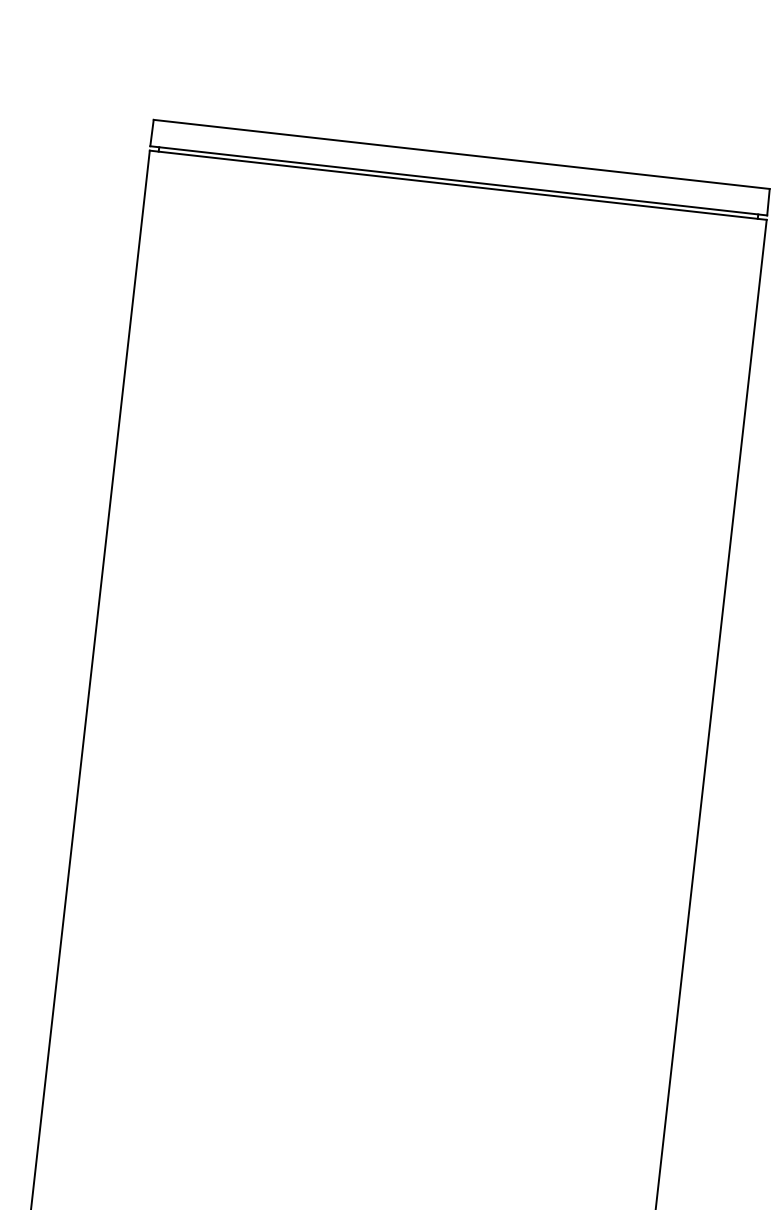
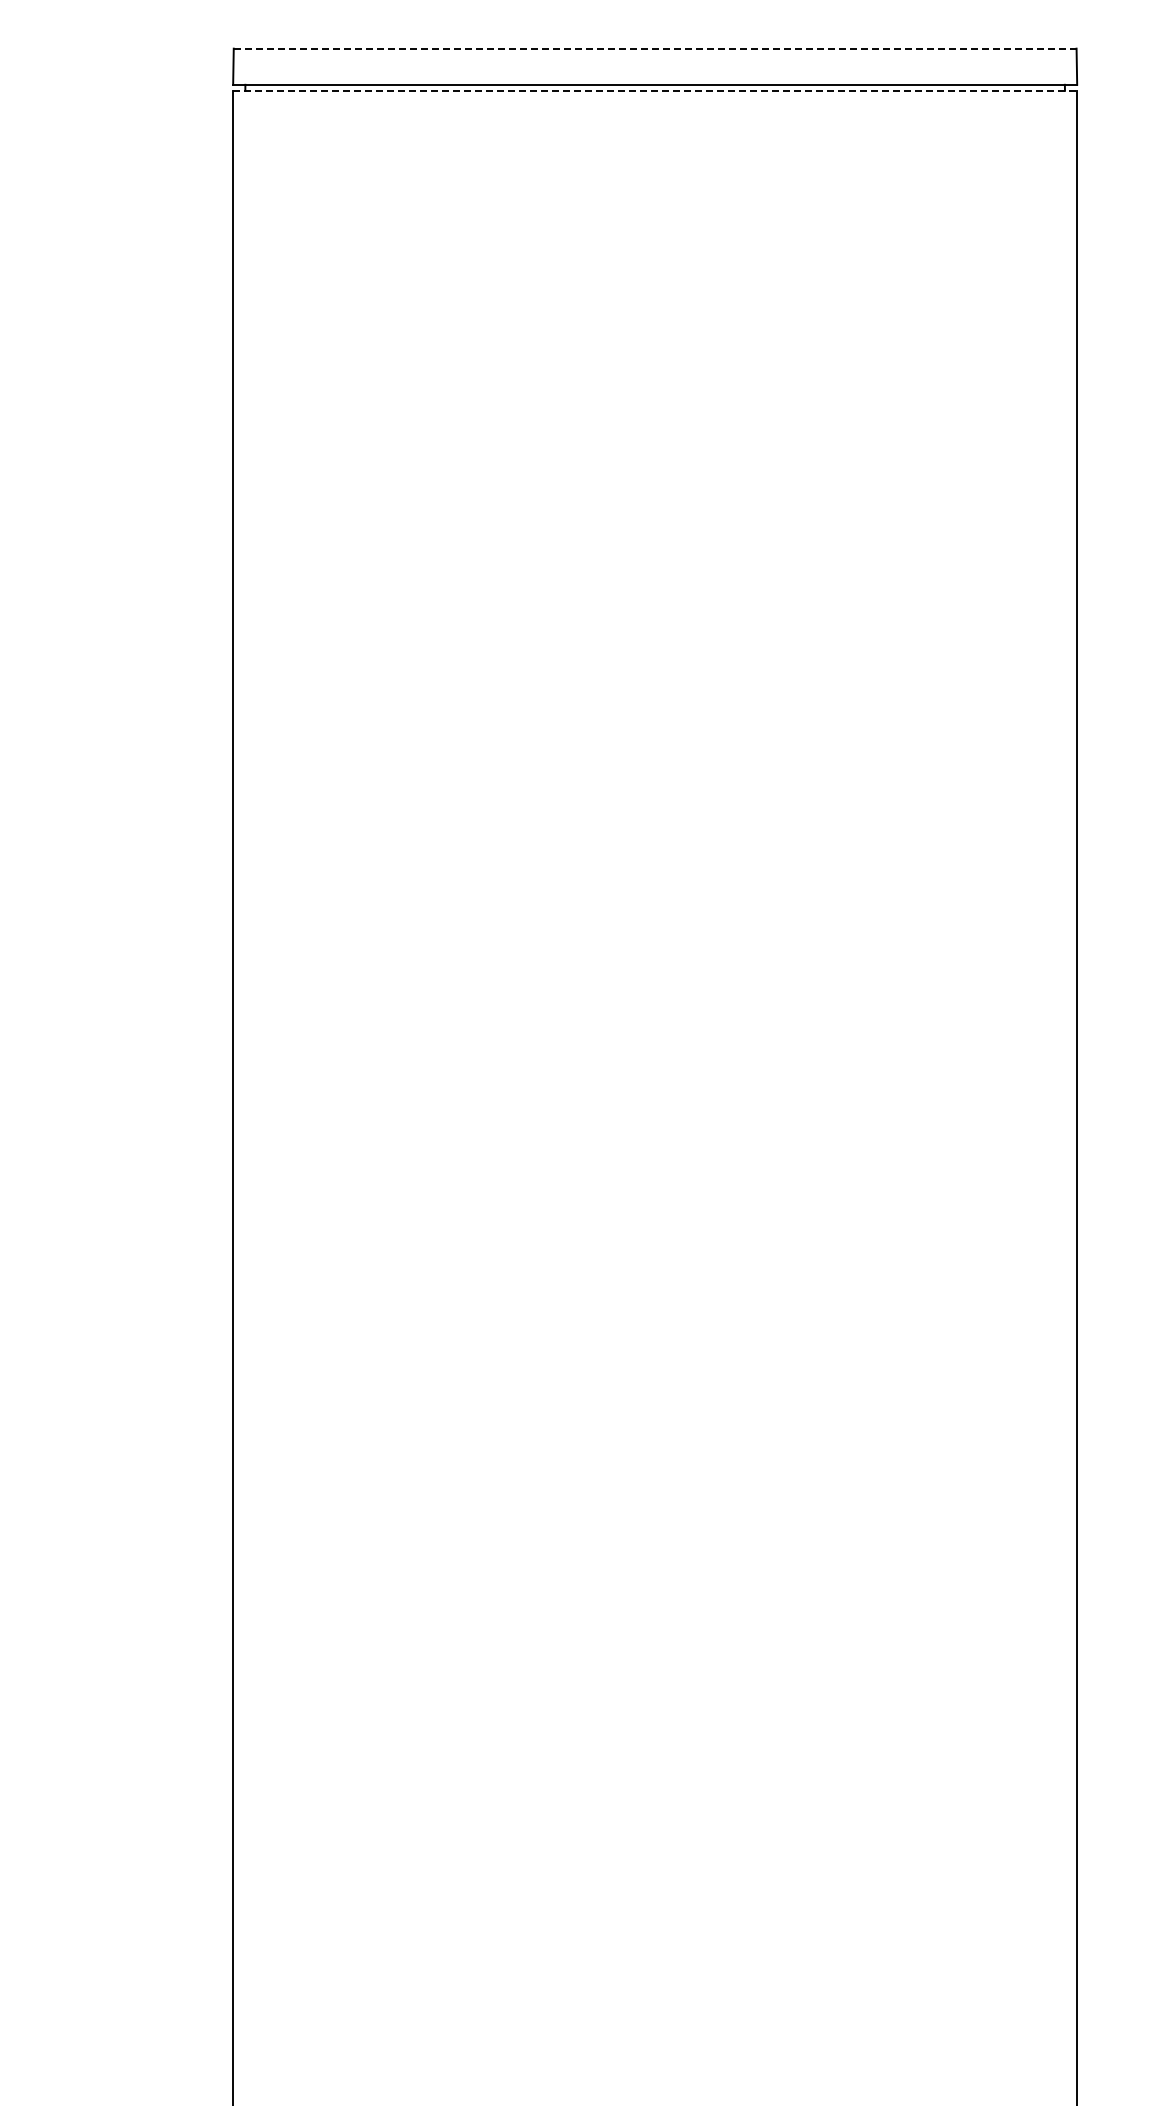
line: (461, 154) -> (655, 48), solid -> dashed
line: (458, 185) -> (655, 90), solid -> dashed

